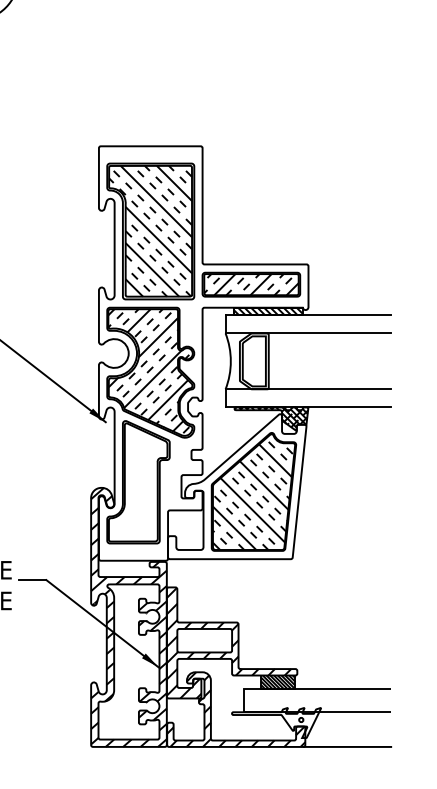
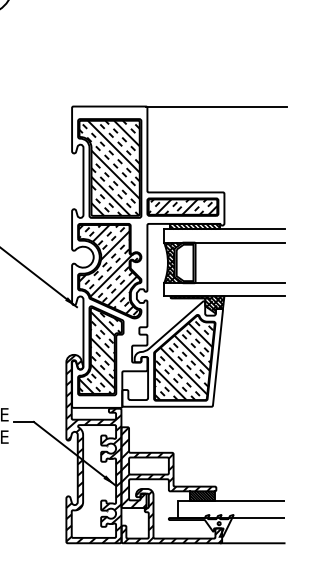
line: (297, 146) -> (216, 106), added
hatch: (238, 360) -> (173, 262), added
hatch: (136, 484) -> (99, 352), added

